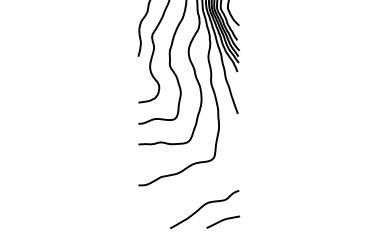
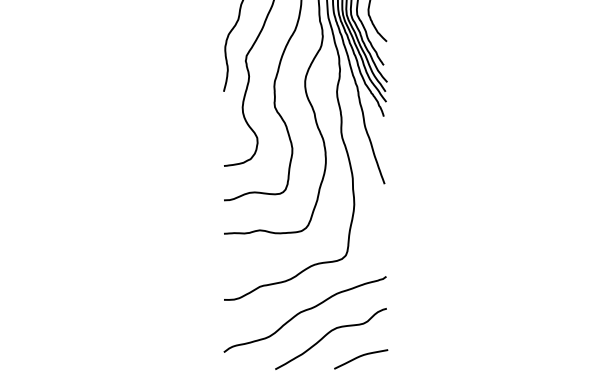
curve: (187, 193) -> (303, 313), added

